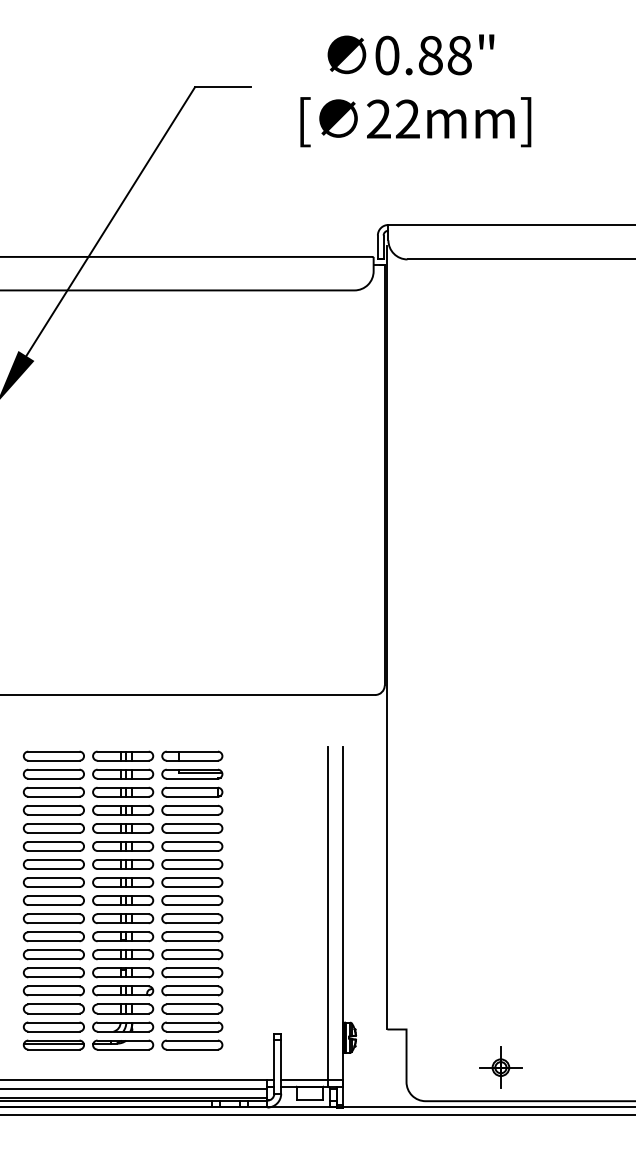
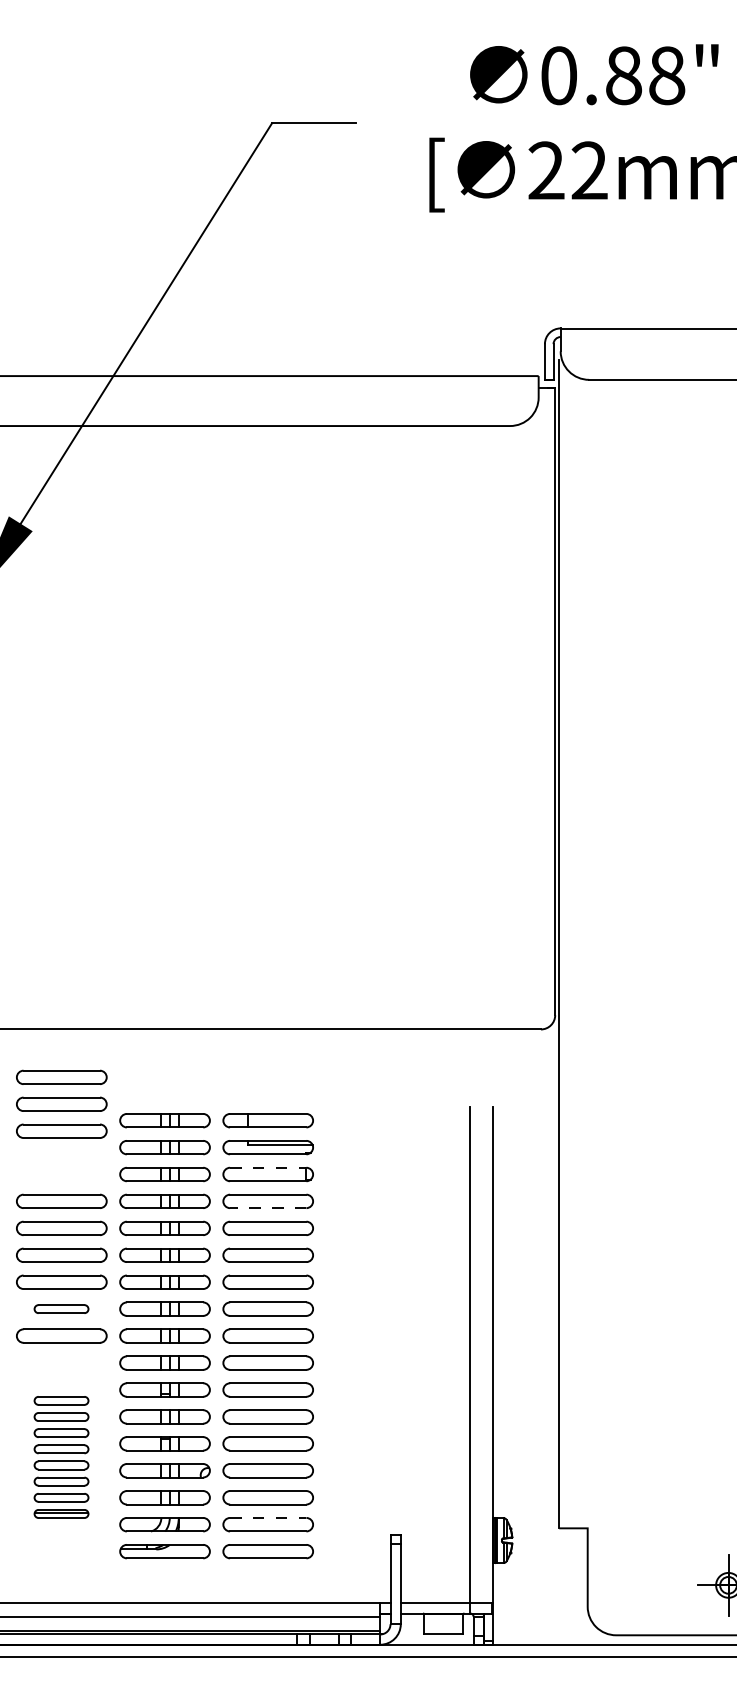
part: (53, 773) -> (61, 1103), moved
line: (192, 787) -> (268, 1167), solid -> dashed
line: (192, 814) -> (268, 1207), solid -> dashed
part: (53, 882) -> (61, 1309), size x0.6
part: (53, 981) -> (61, 1456), size x0.6
line: (192, 1022) -> (268, 1517), solid -> dashed

